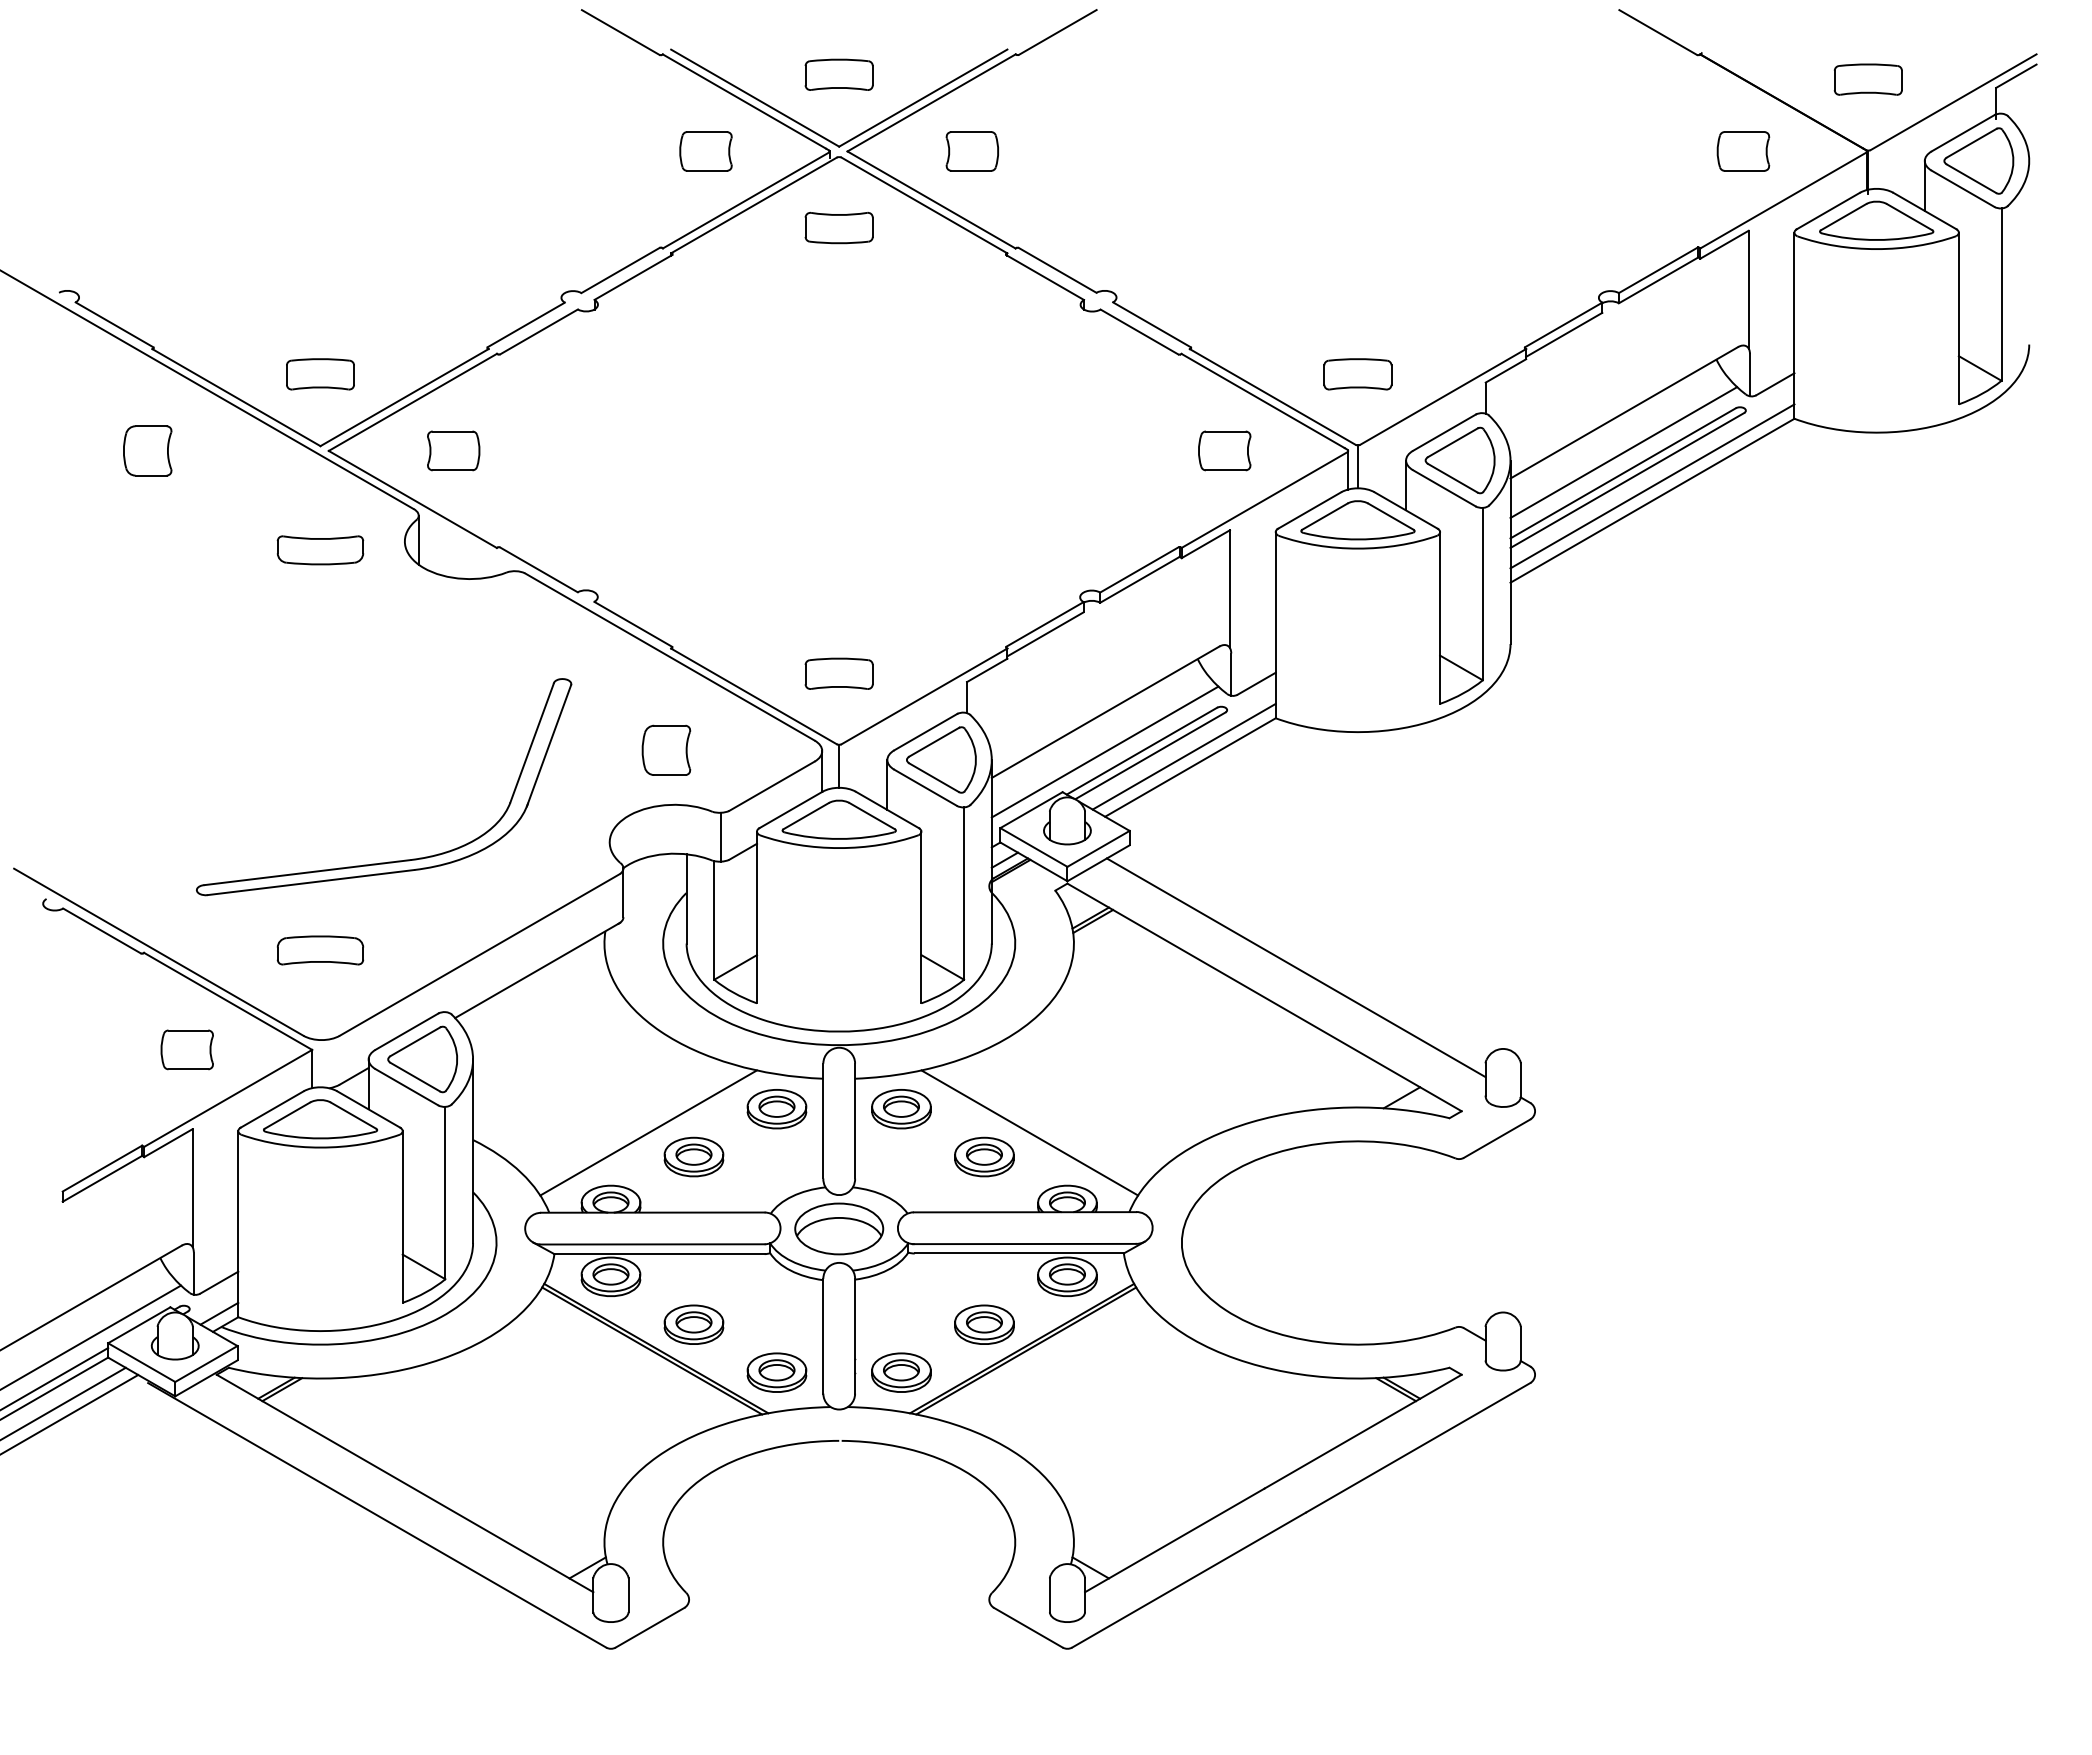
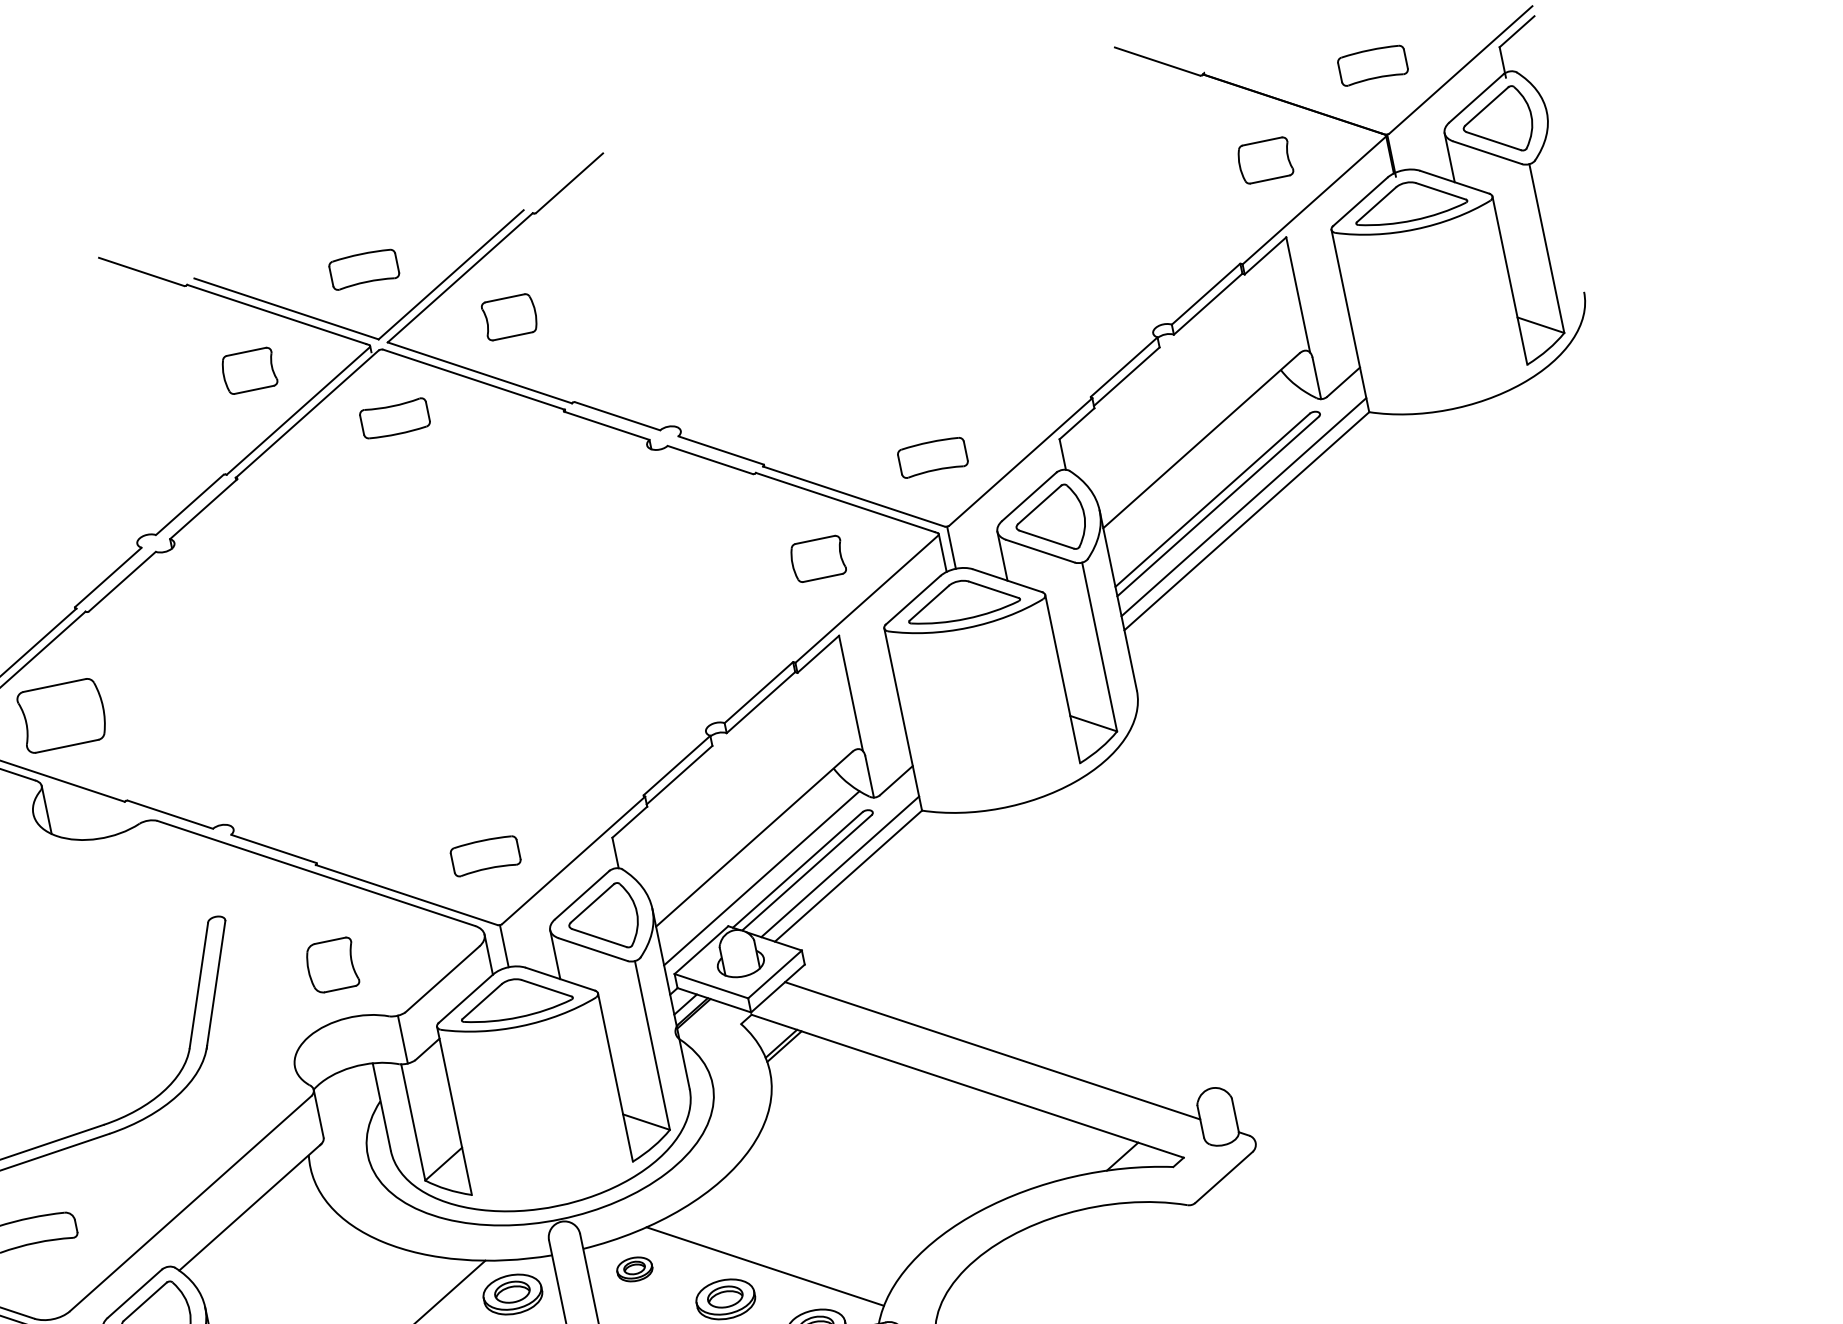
part: (453, 450) -> (62, 715), size x1.6
line: (1623, 452) -> (1208, 479), removed
part: (901, 1109) -> (634, 1269), size x0.6

